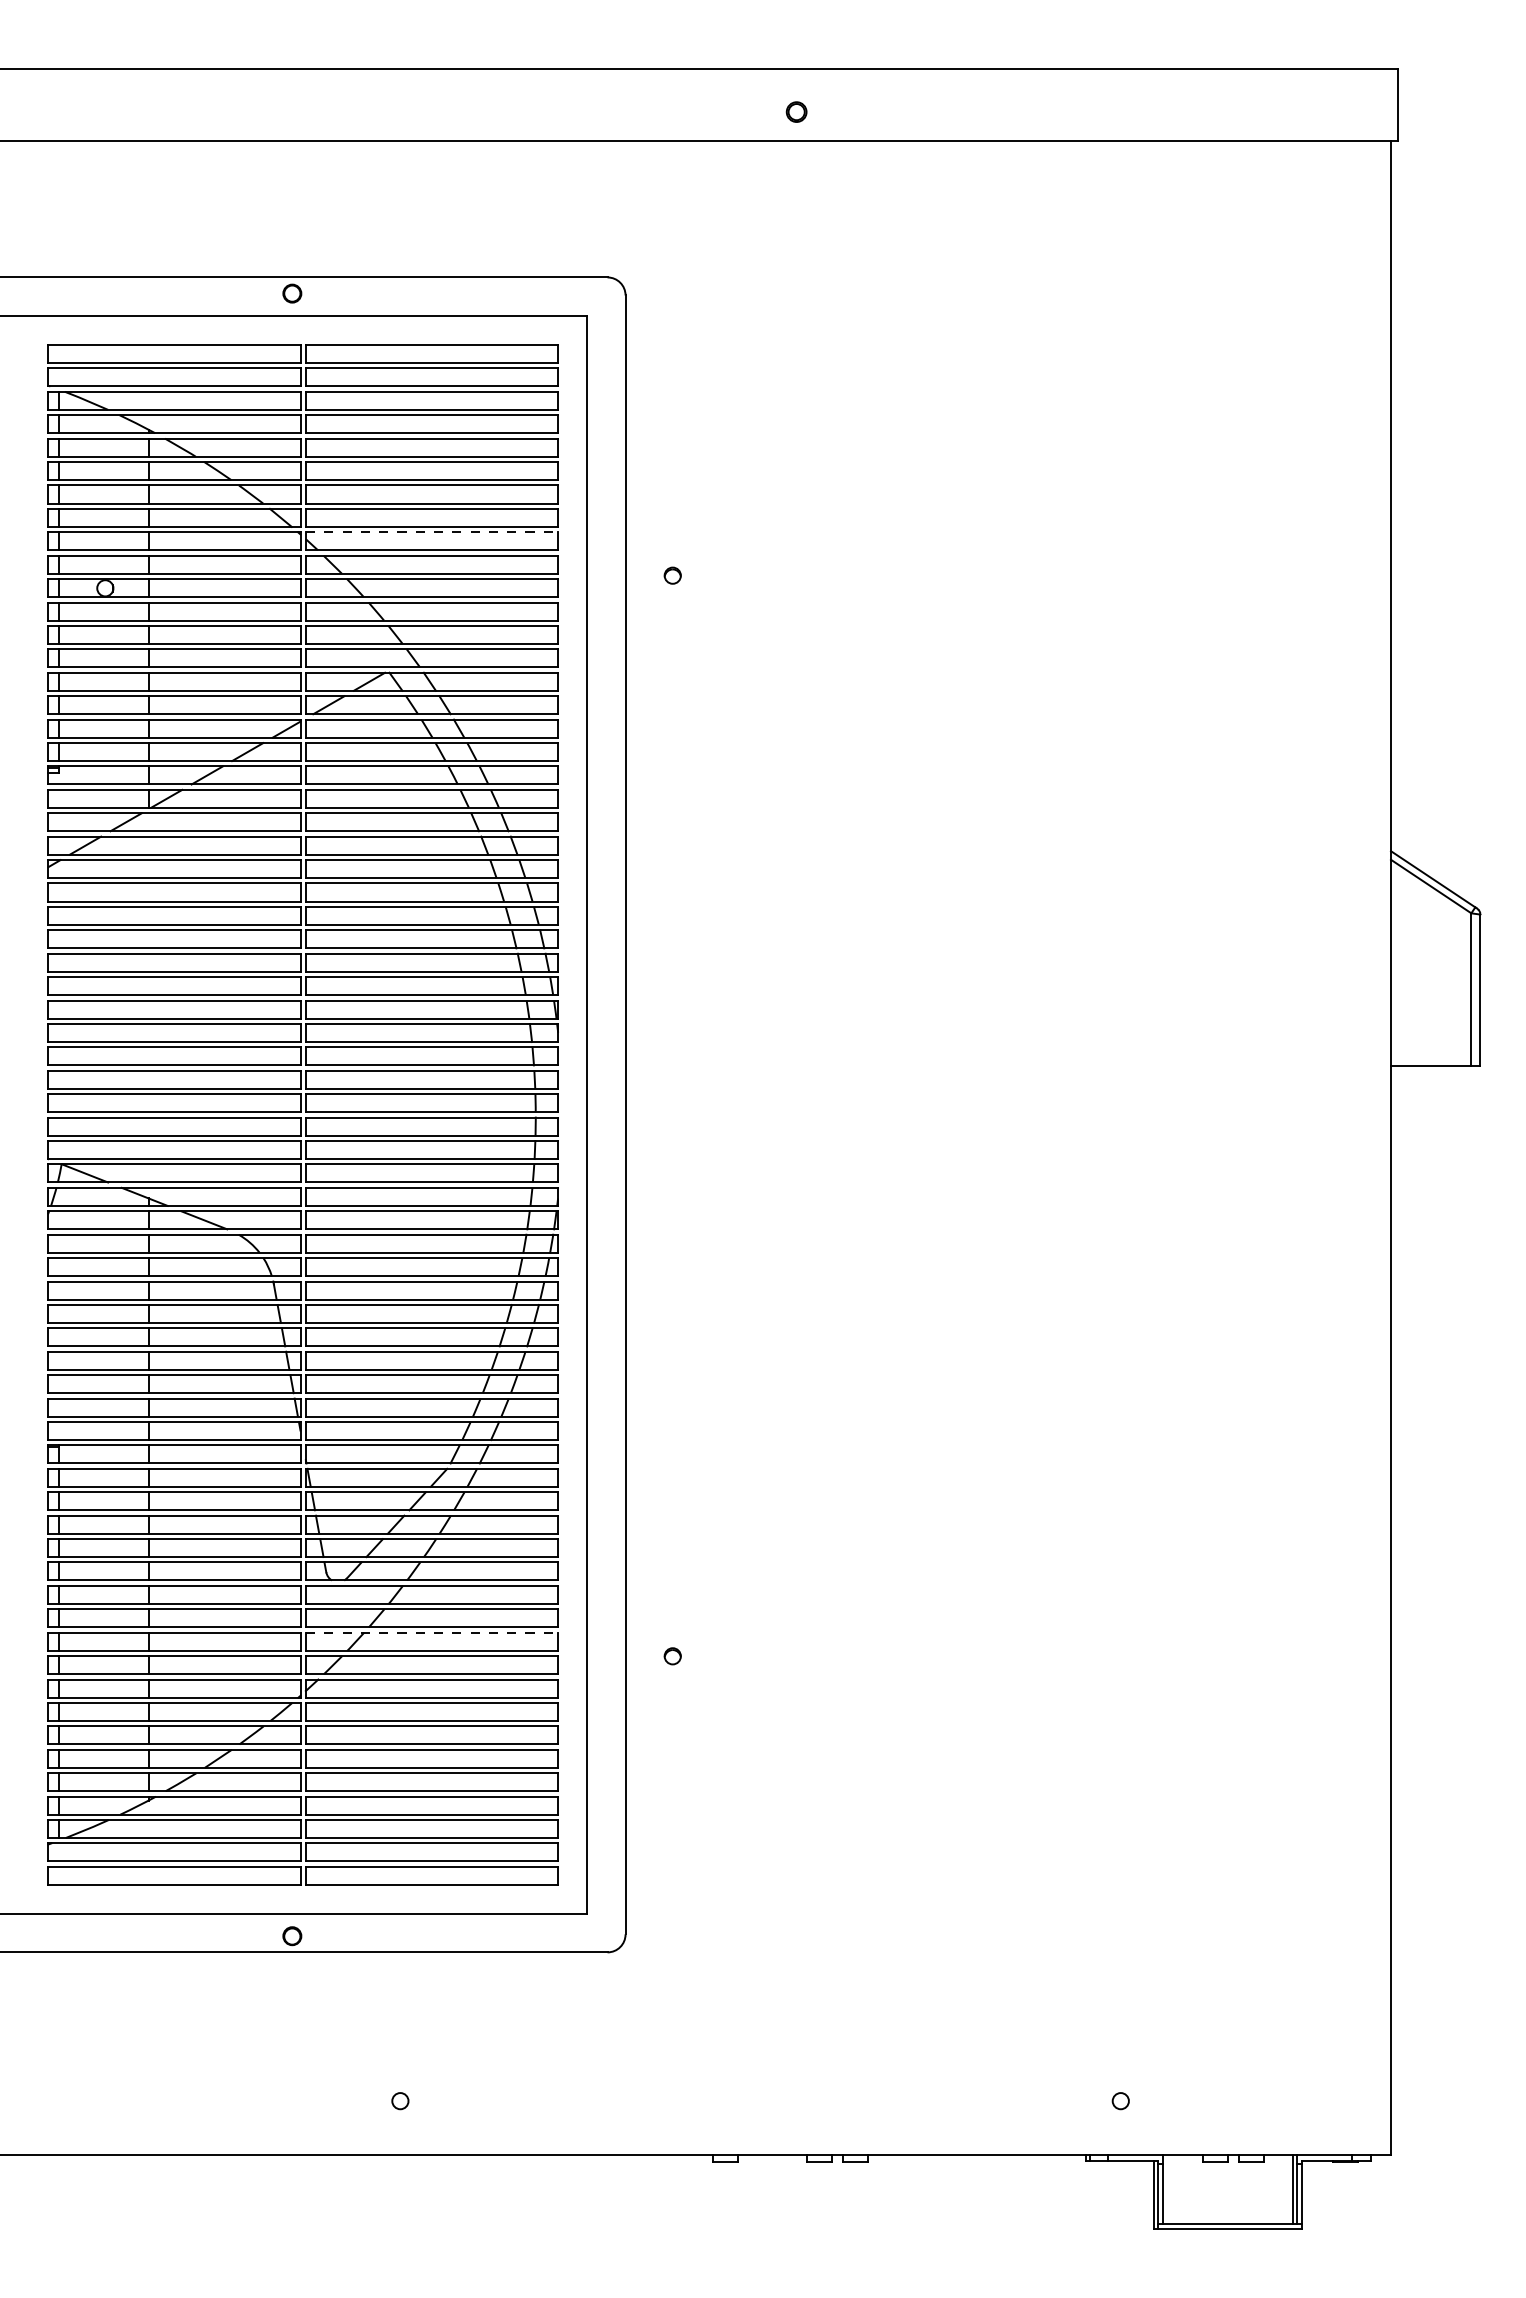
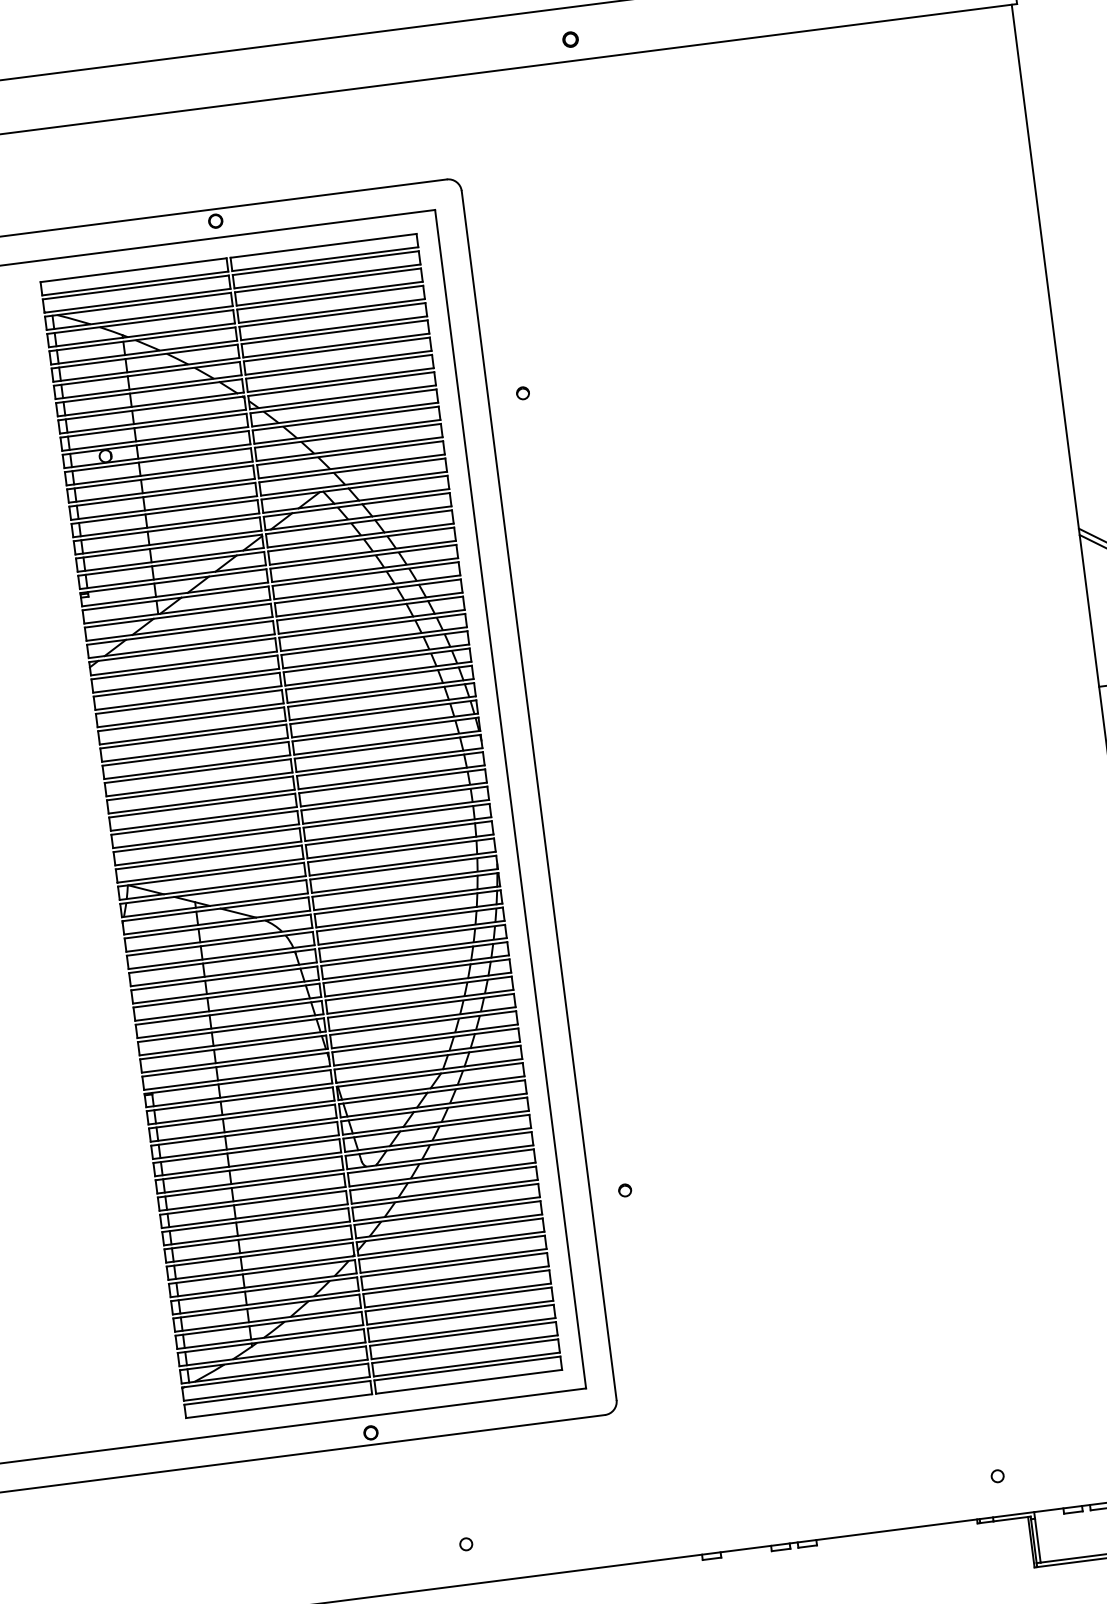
line: (432, 532) -> (341, 384), dashed -> solid
line: (432, 1632) -> (445, 1195), dashed -> solid

